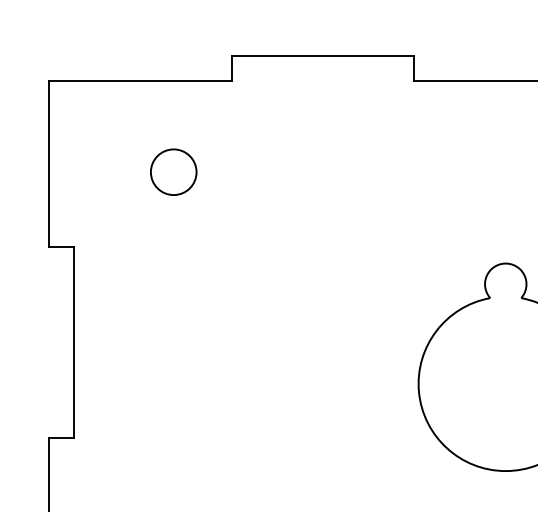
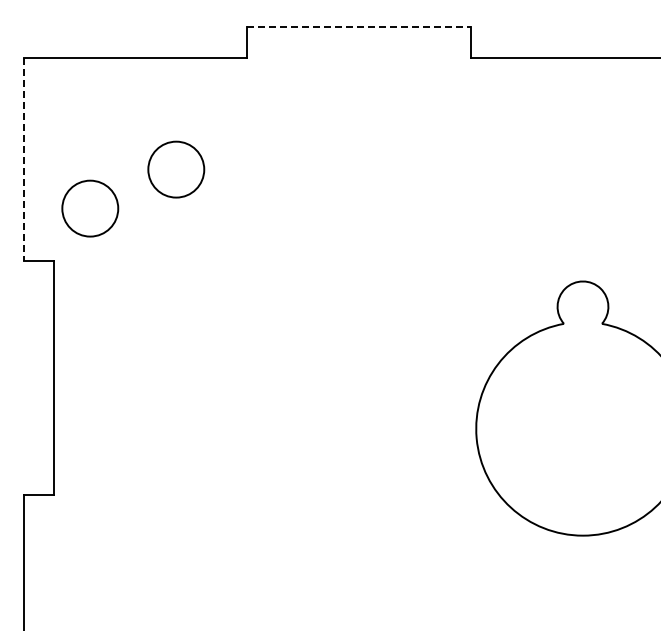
line: (323, 56) -> (359, 27), solid -> dashed
line: (48, 163) -> (23, 159), solid -> dashed
circle: (103, 203) -> (90, 208), added

